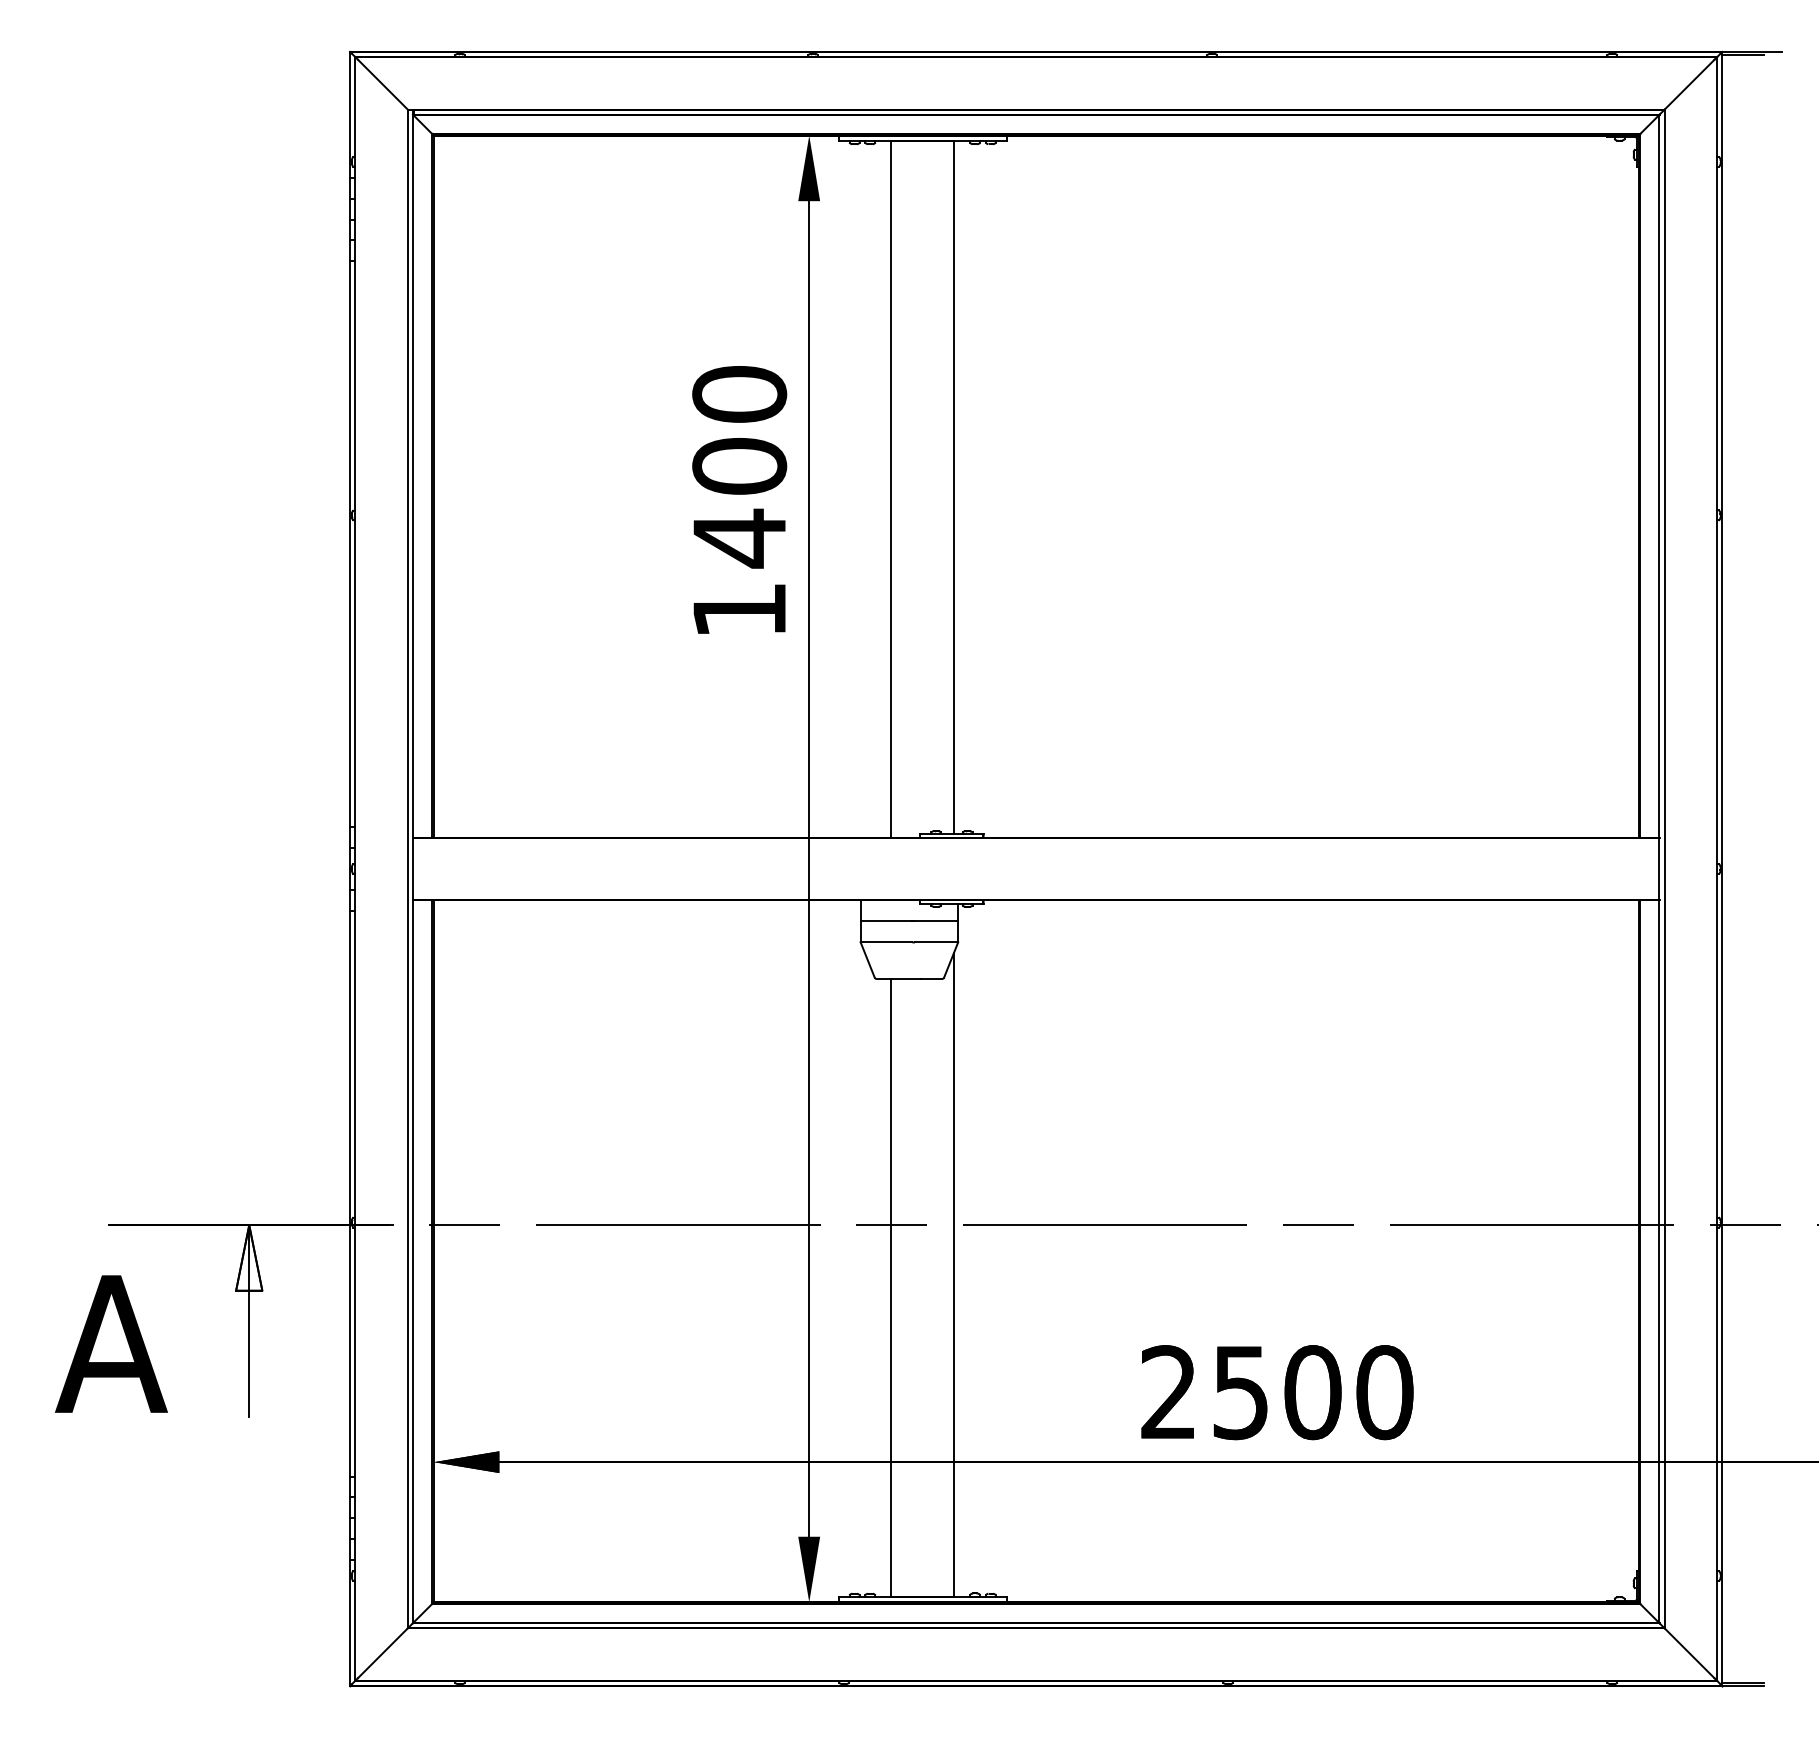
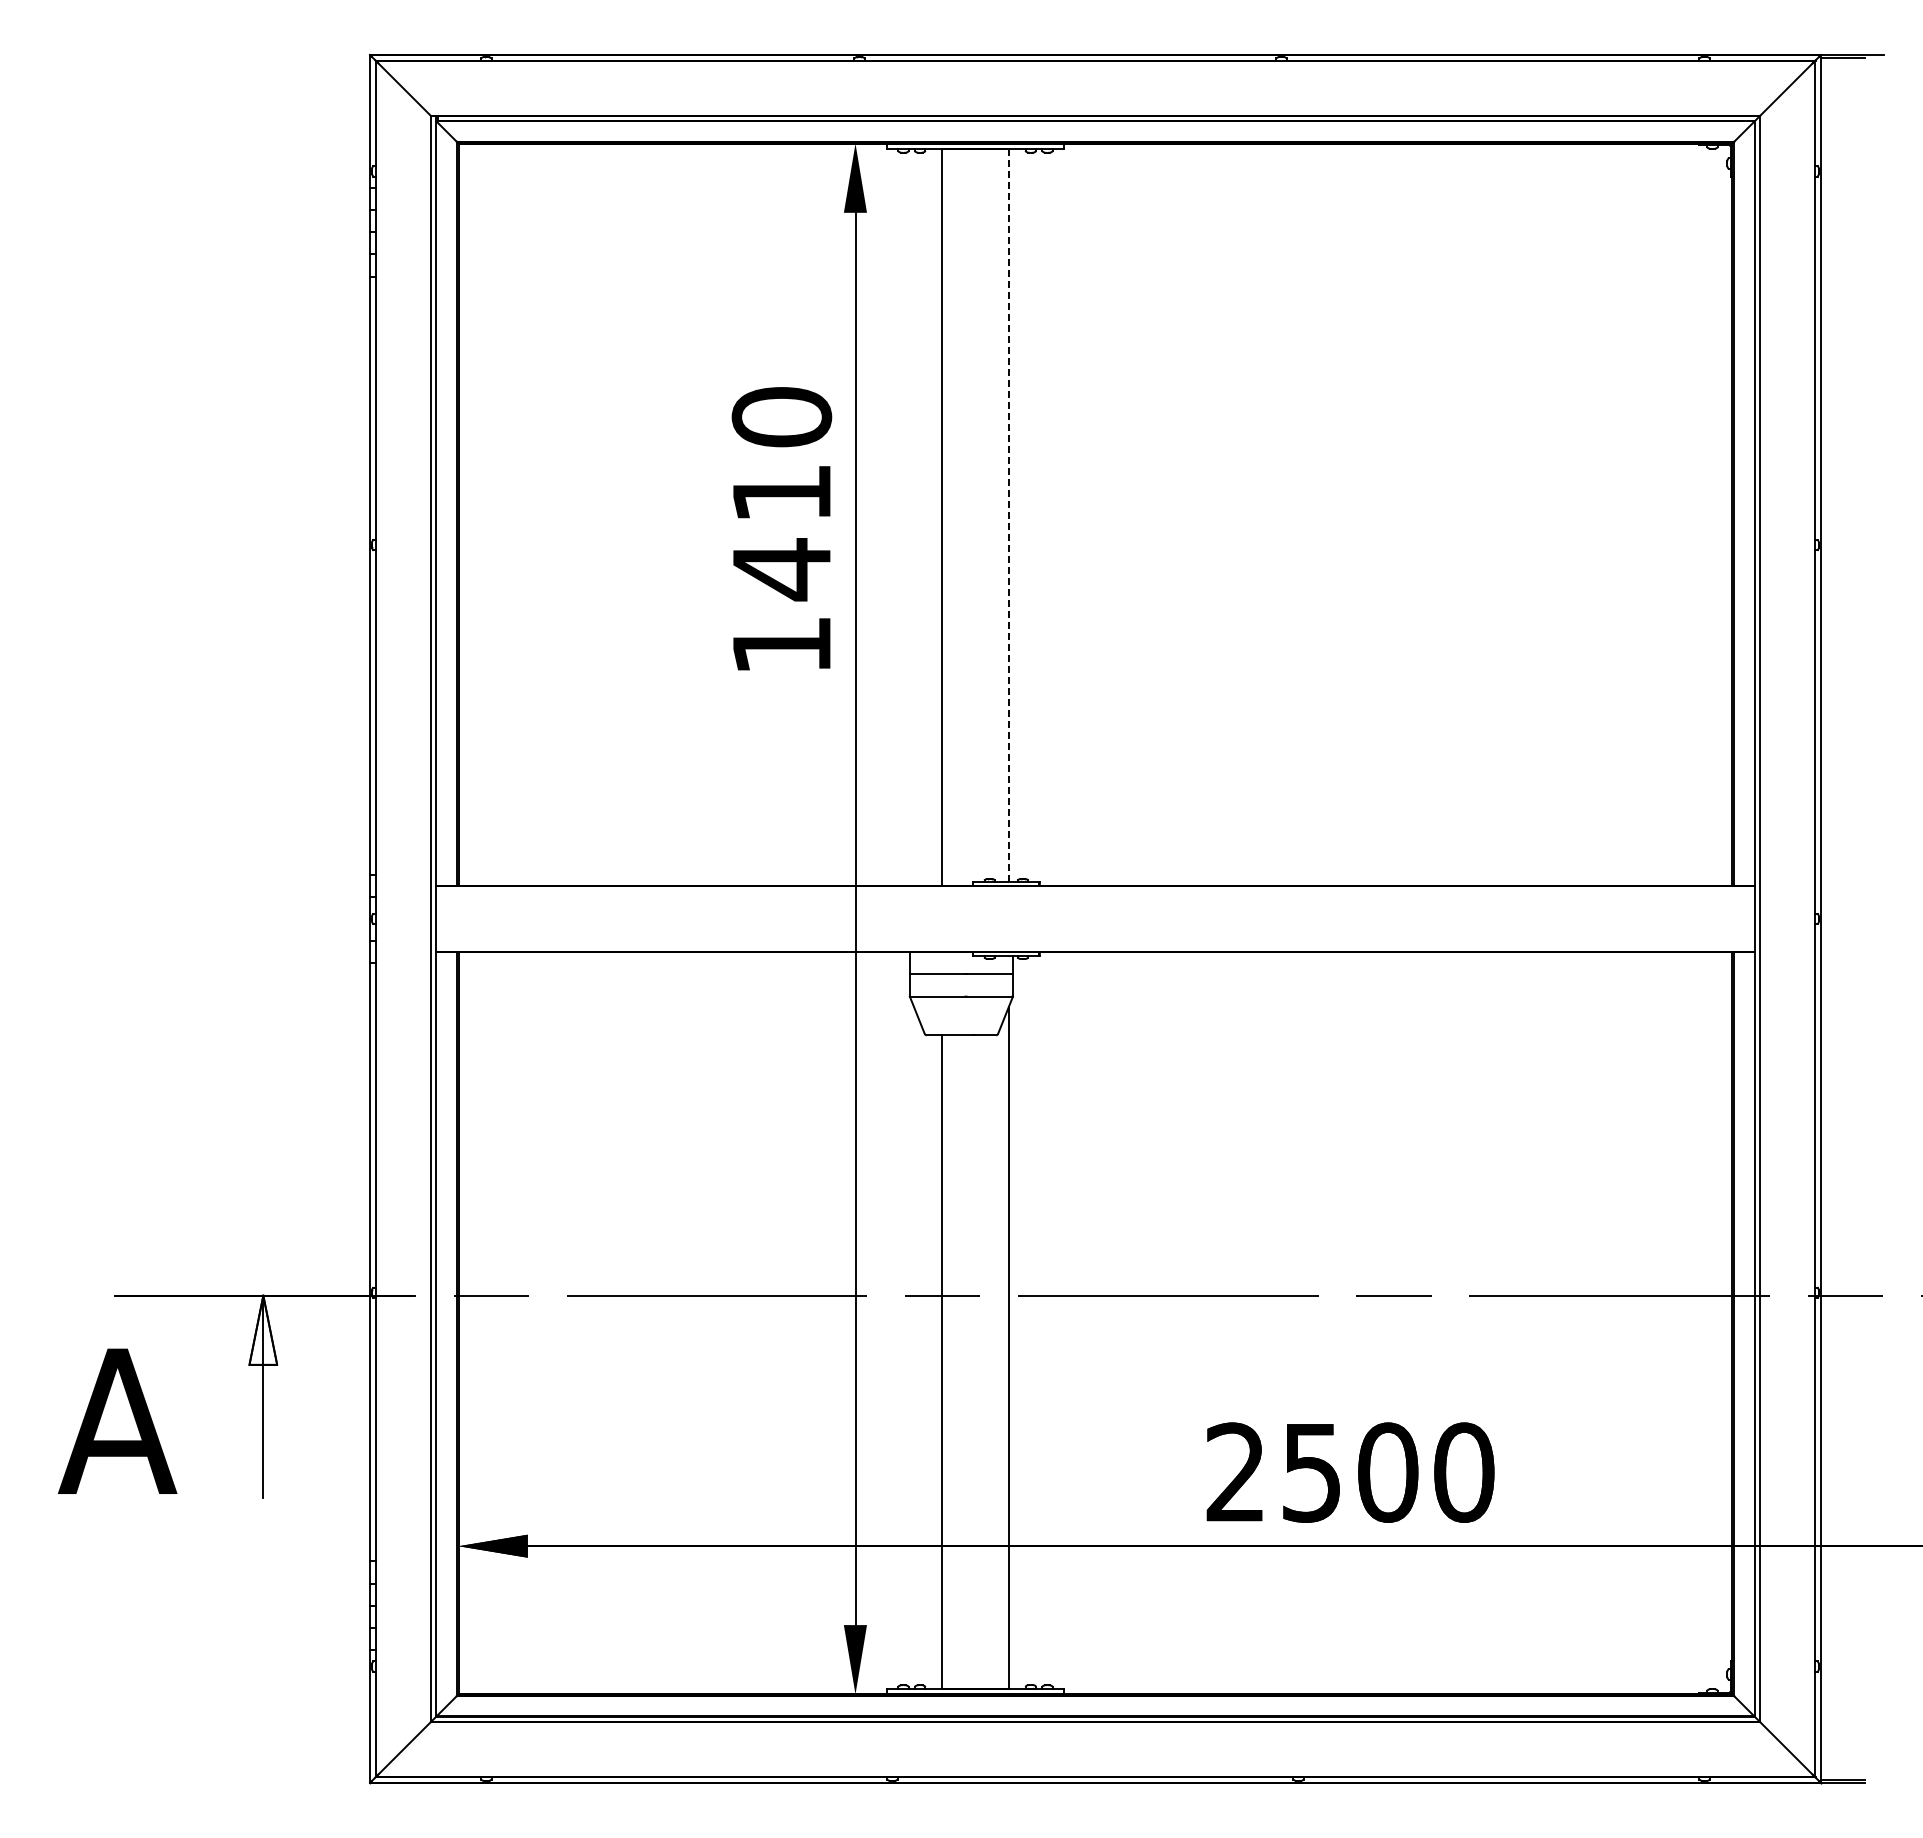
text: (739, 466) -> (781, 493), 1400 -> 1410
line: (953, 487) -> (1008, 515), solid -> dashed

